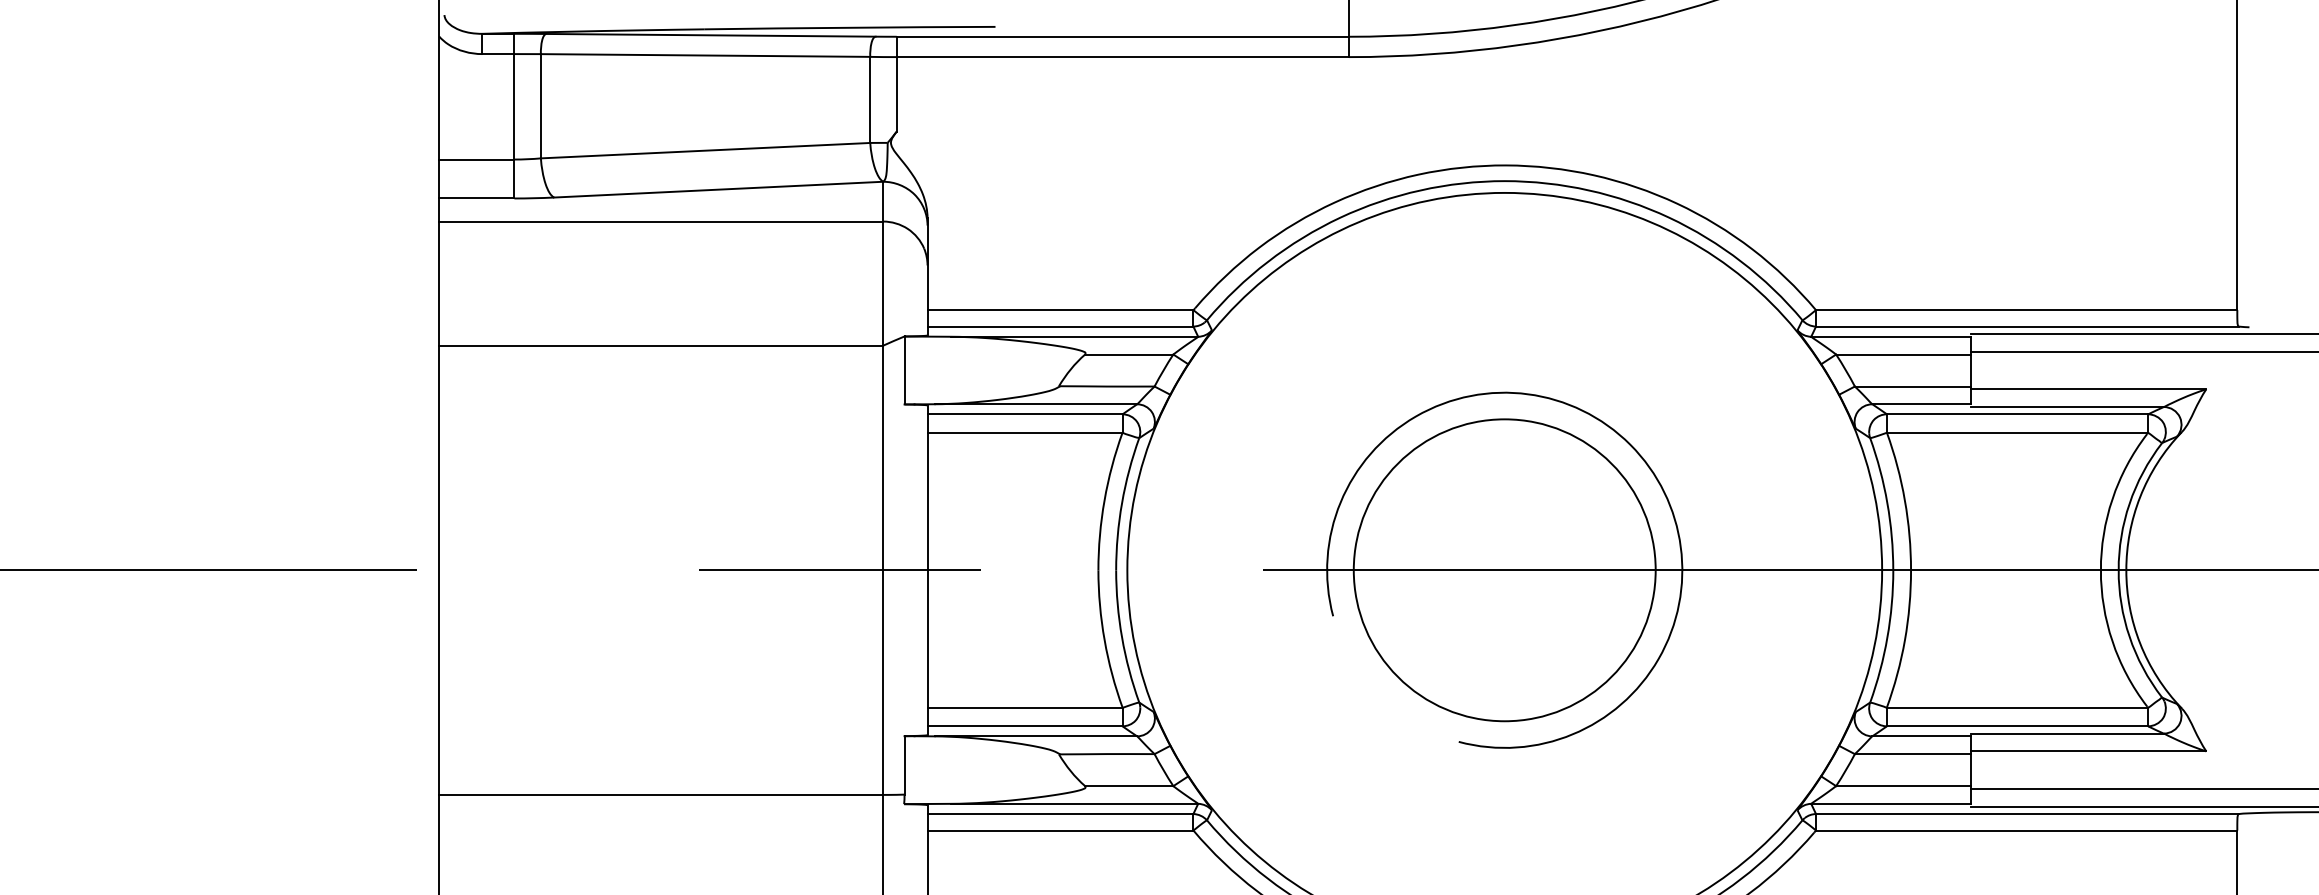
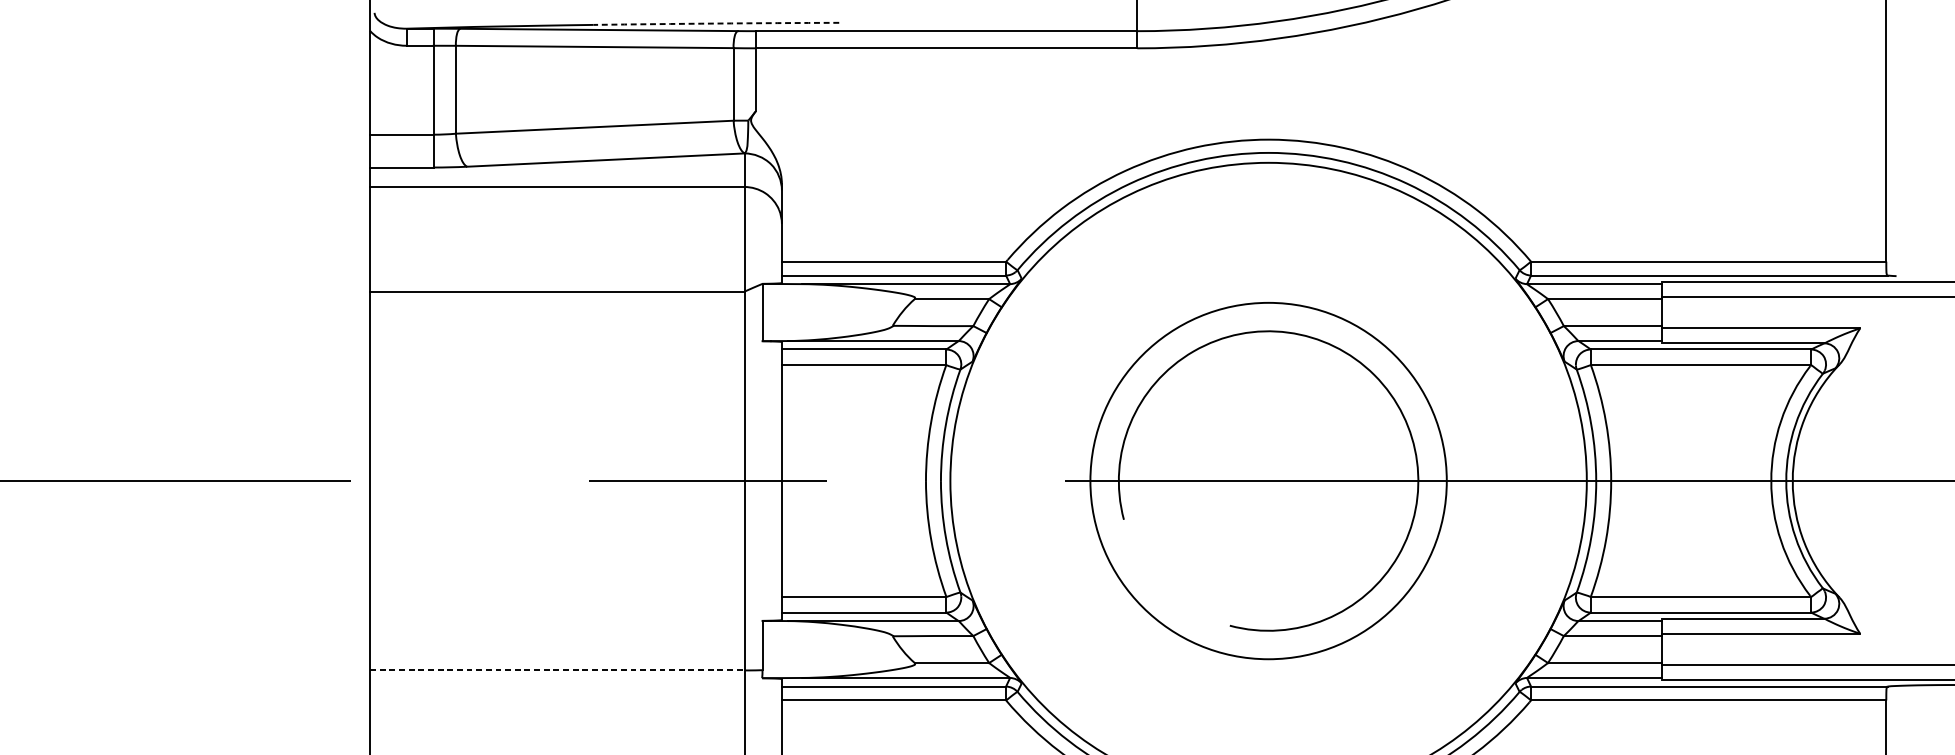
arc: (849, 27) -> (716, 23), solid -> dashed
circle: (1504, 570) -> (1268, 481), size x1.4
line: (661, 794) -> (557, 670), solid -> dashed

